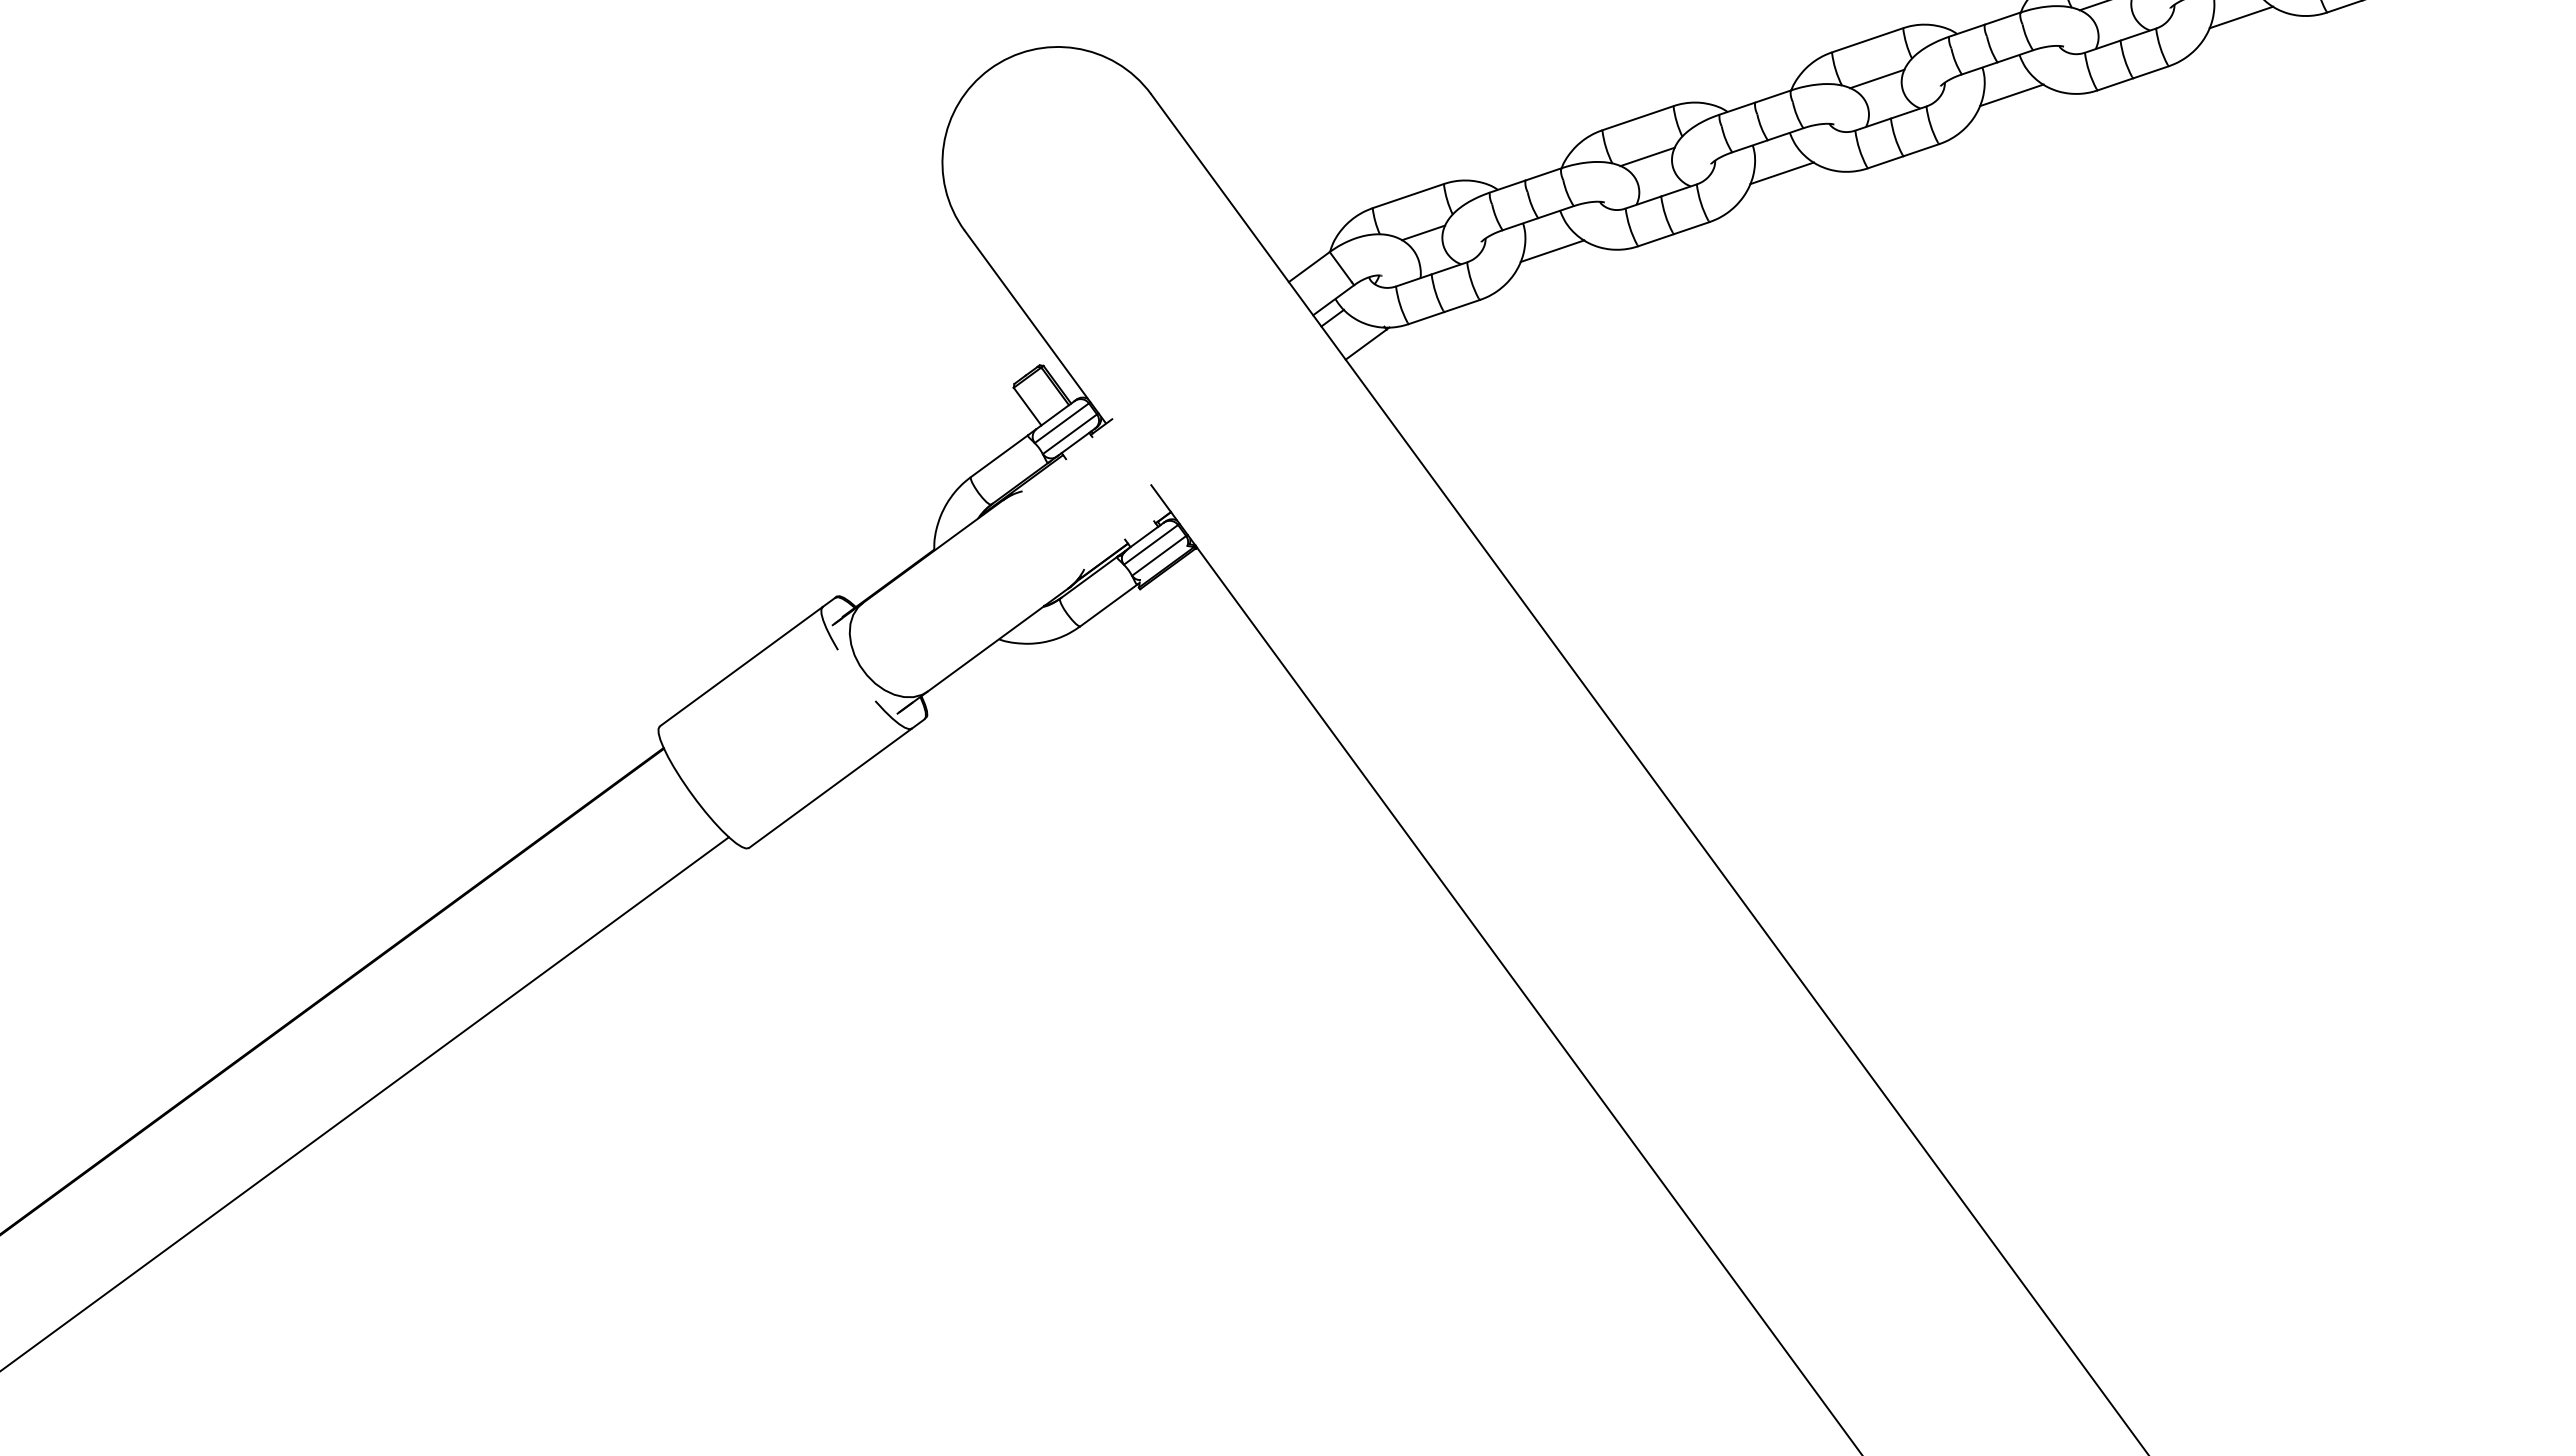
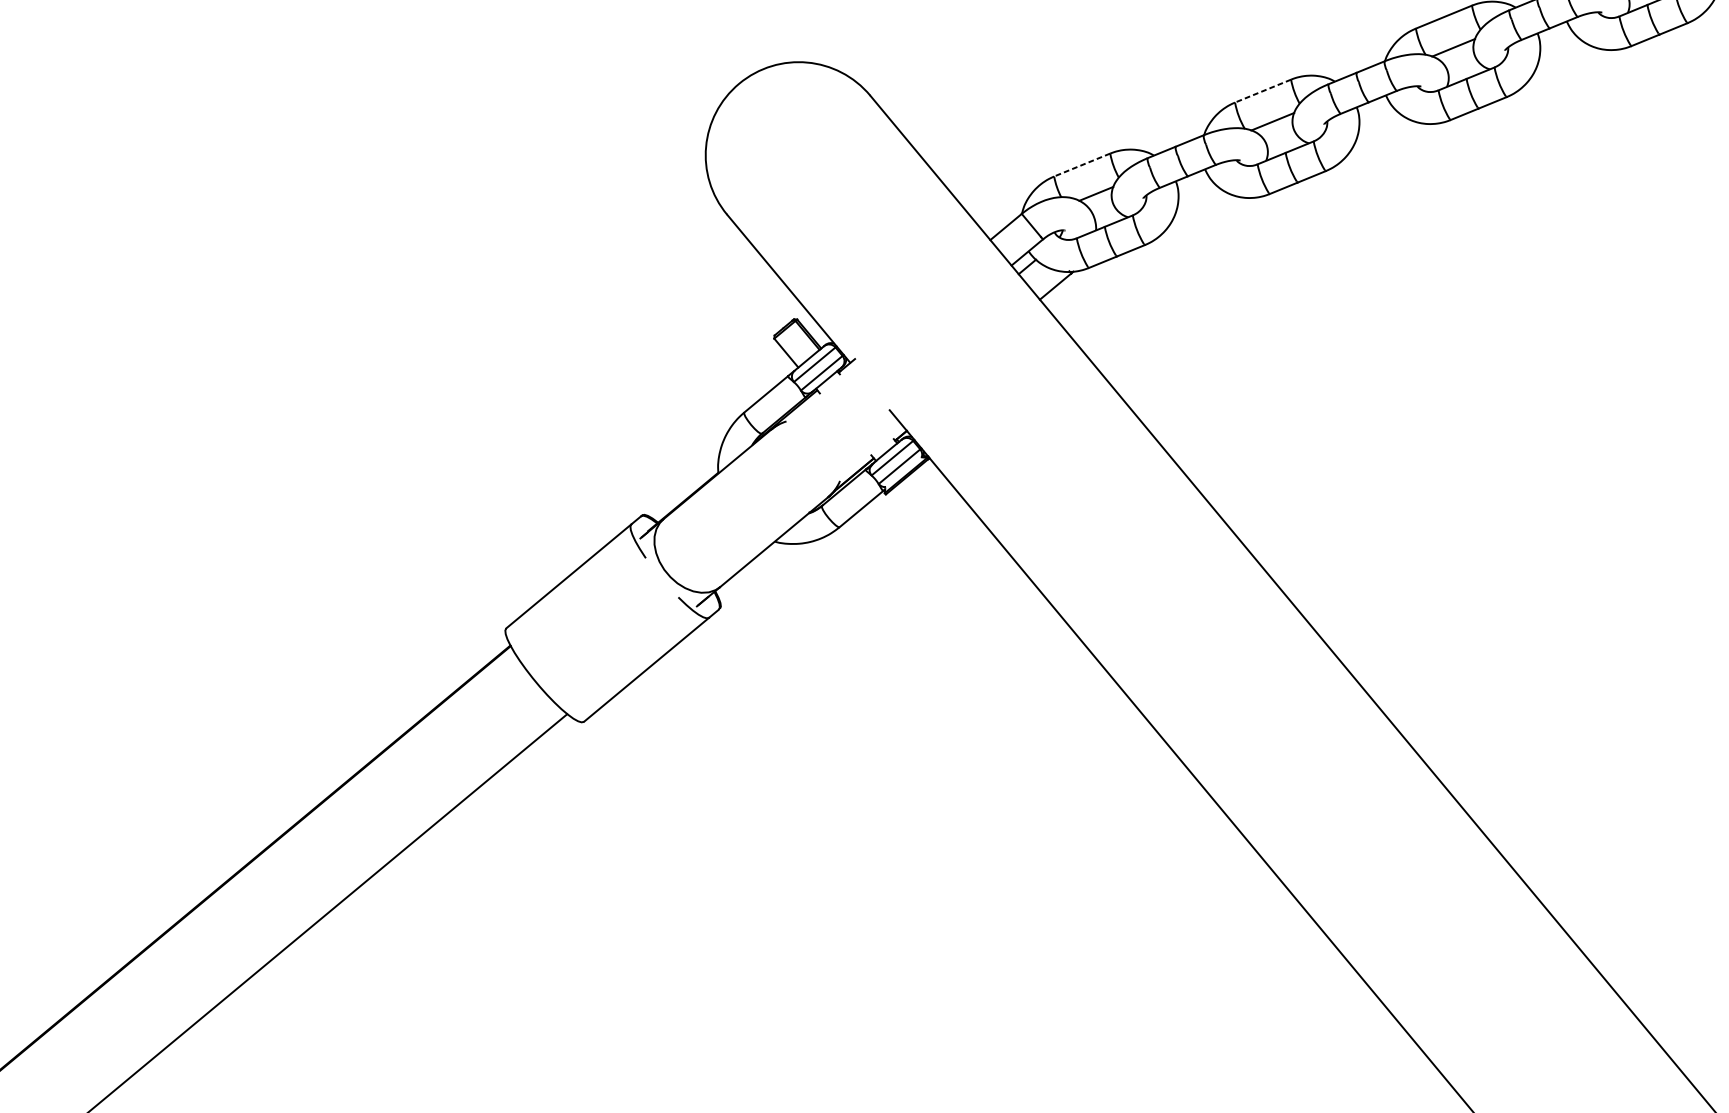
line: (2011, 95) -> (1562, 54), removed
line: (1637, 118) -> (1262, 91), solid -> dashed
line: (1782, 173) -> (1382, 128), removed
line: (1408, 196) -> (1082, 165), solid -> dashed
line: (1552, 251) -> (1200, 202), removed

